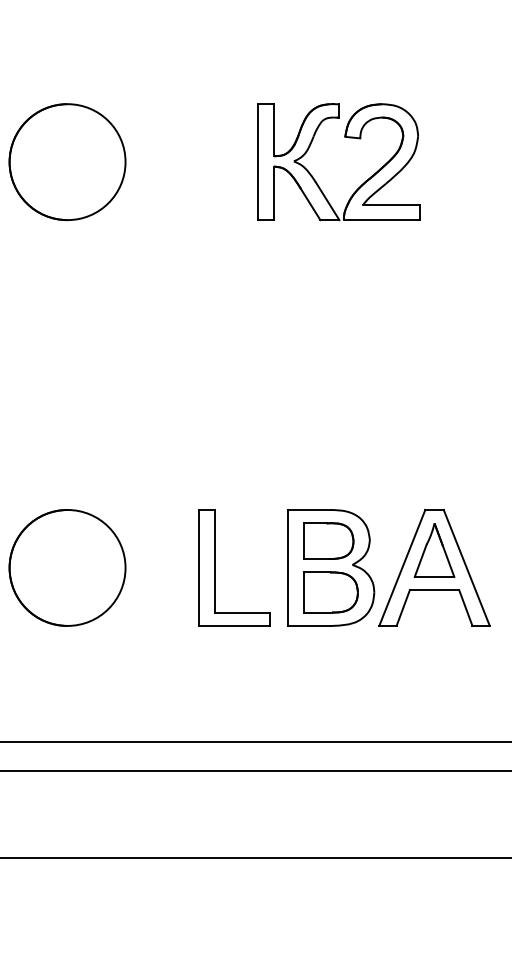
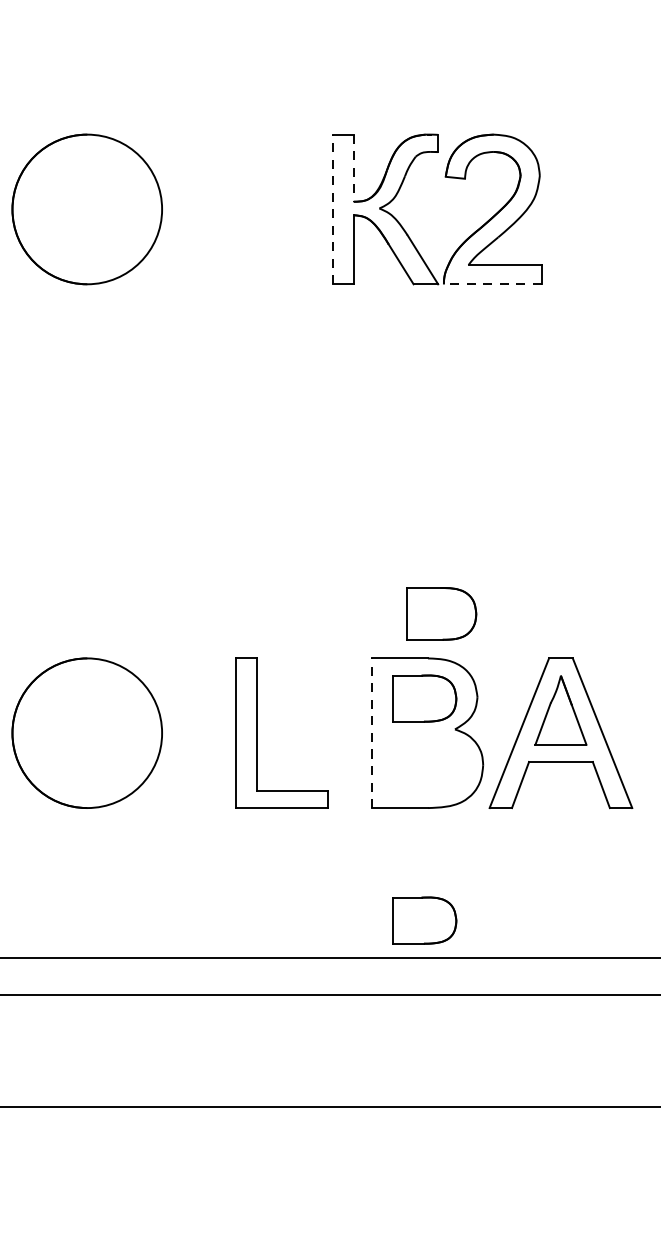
line: (274, 130) -> (354, 168), solid -> dashed
line: (257, 162) -> (332, 209), solid -> dashed
line: (381, 220) -> (492, 284), solid -> dashed
part: (215, 567) -> (257, 732), moved
line: (288, 567) -> (372, 732), solid -> dashed
part: (330, 592) -> (440, 613), moved
part: (328, 712) -> (424, 919), added

